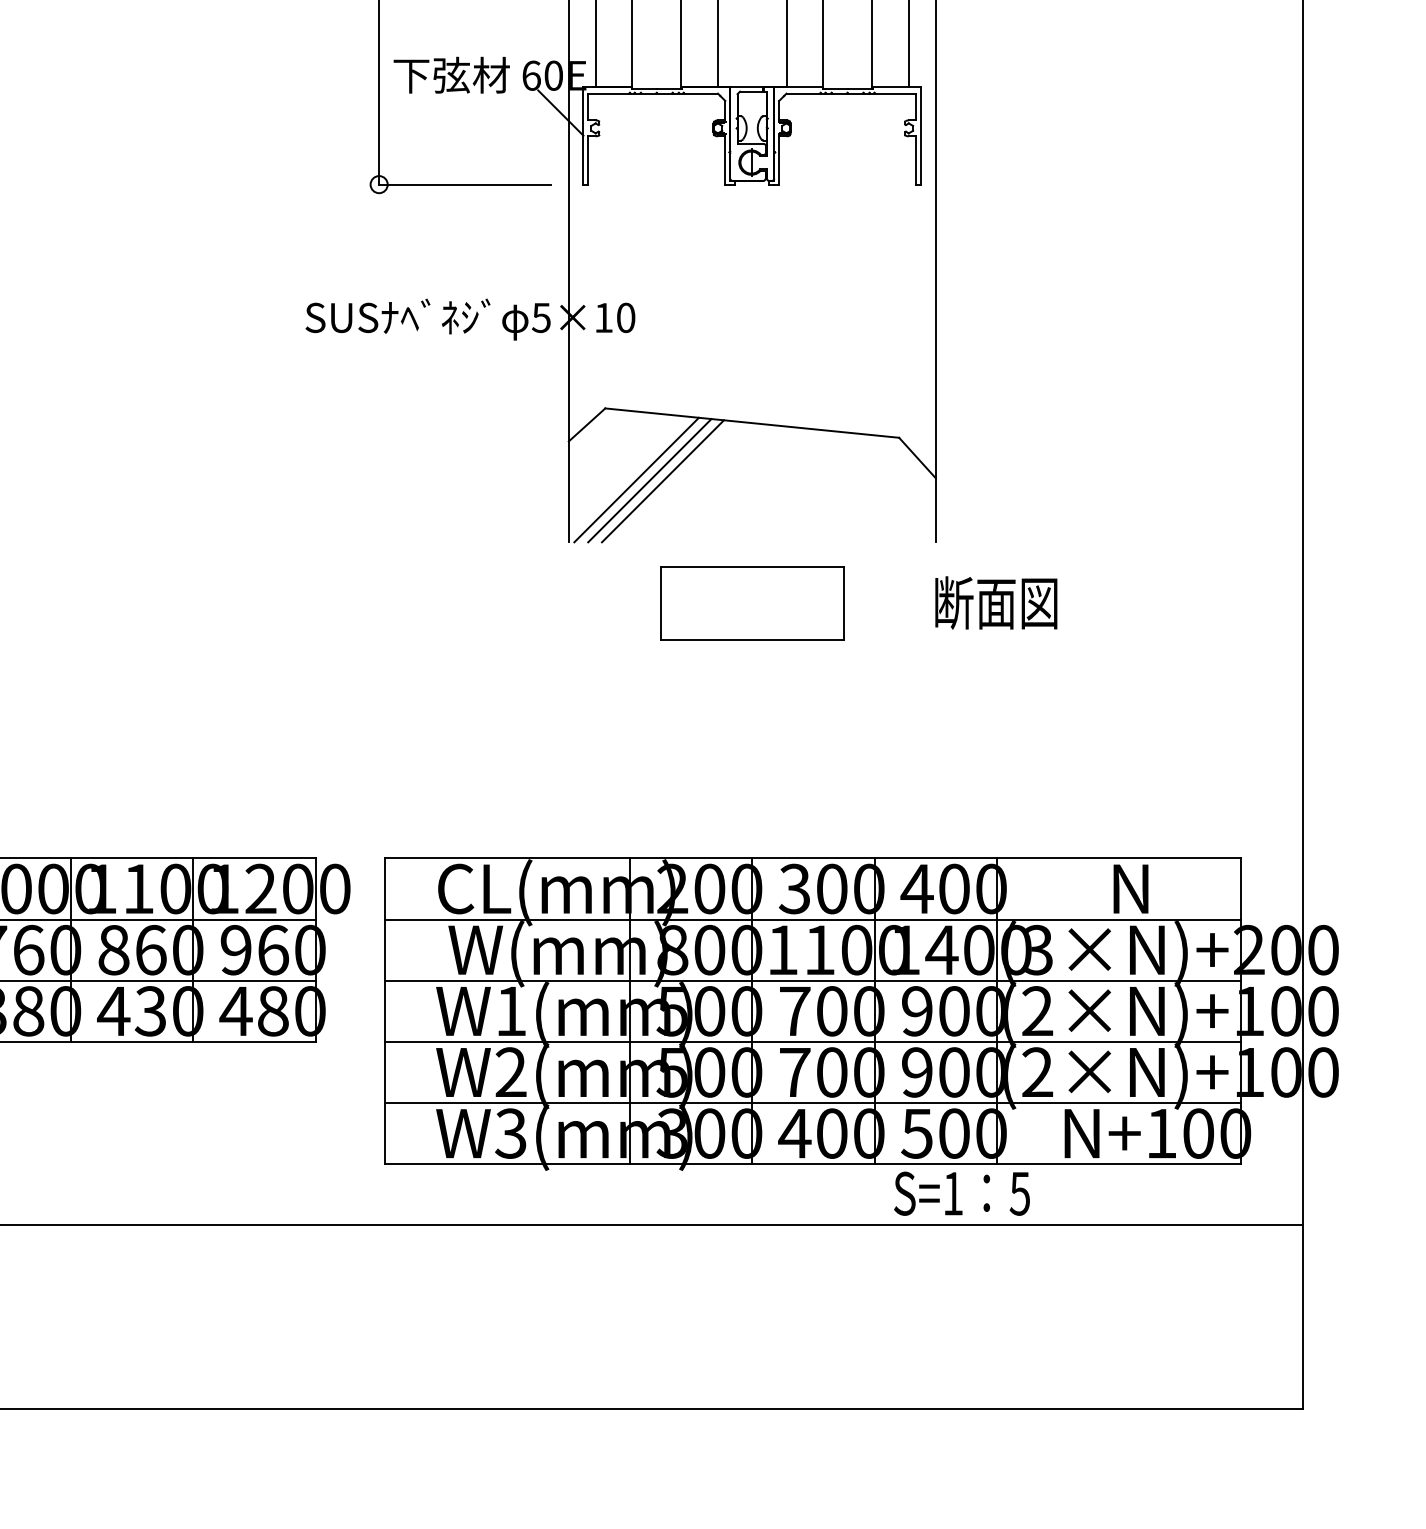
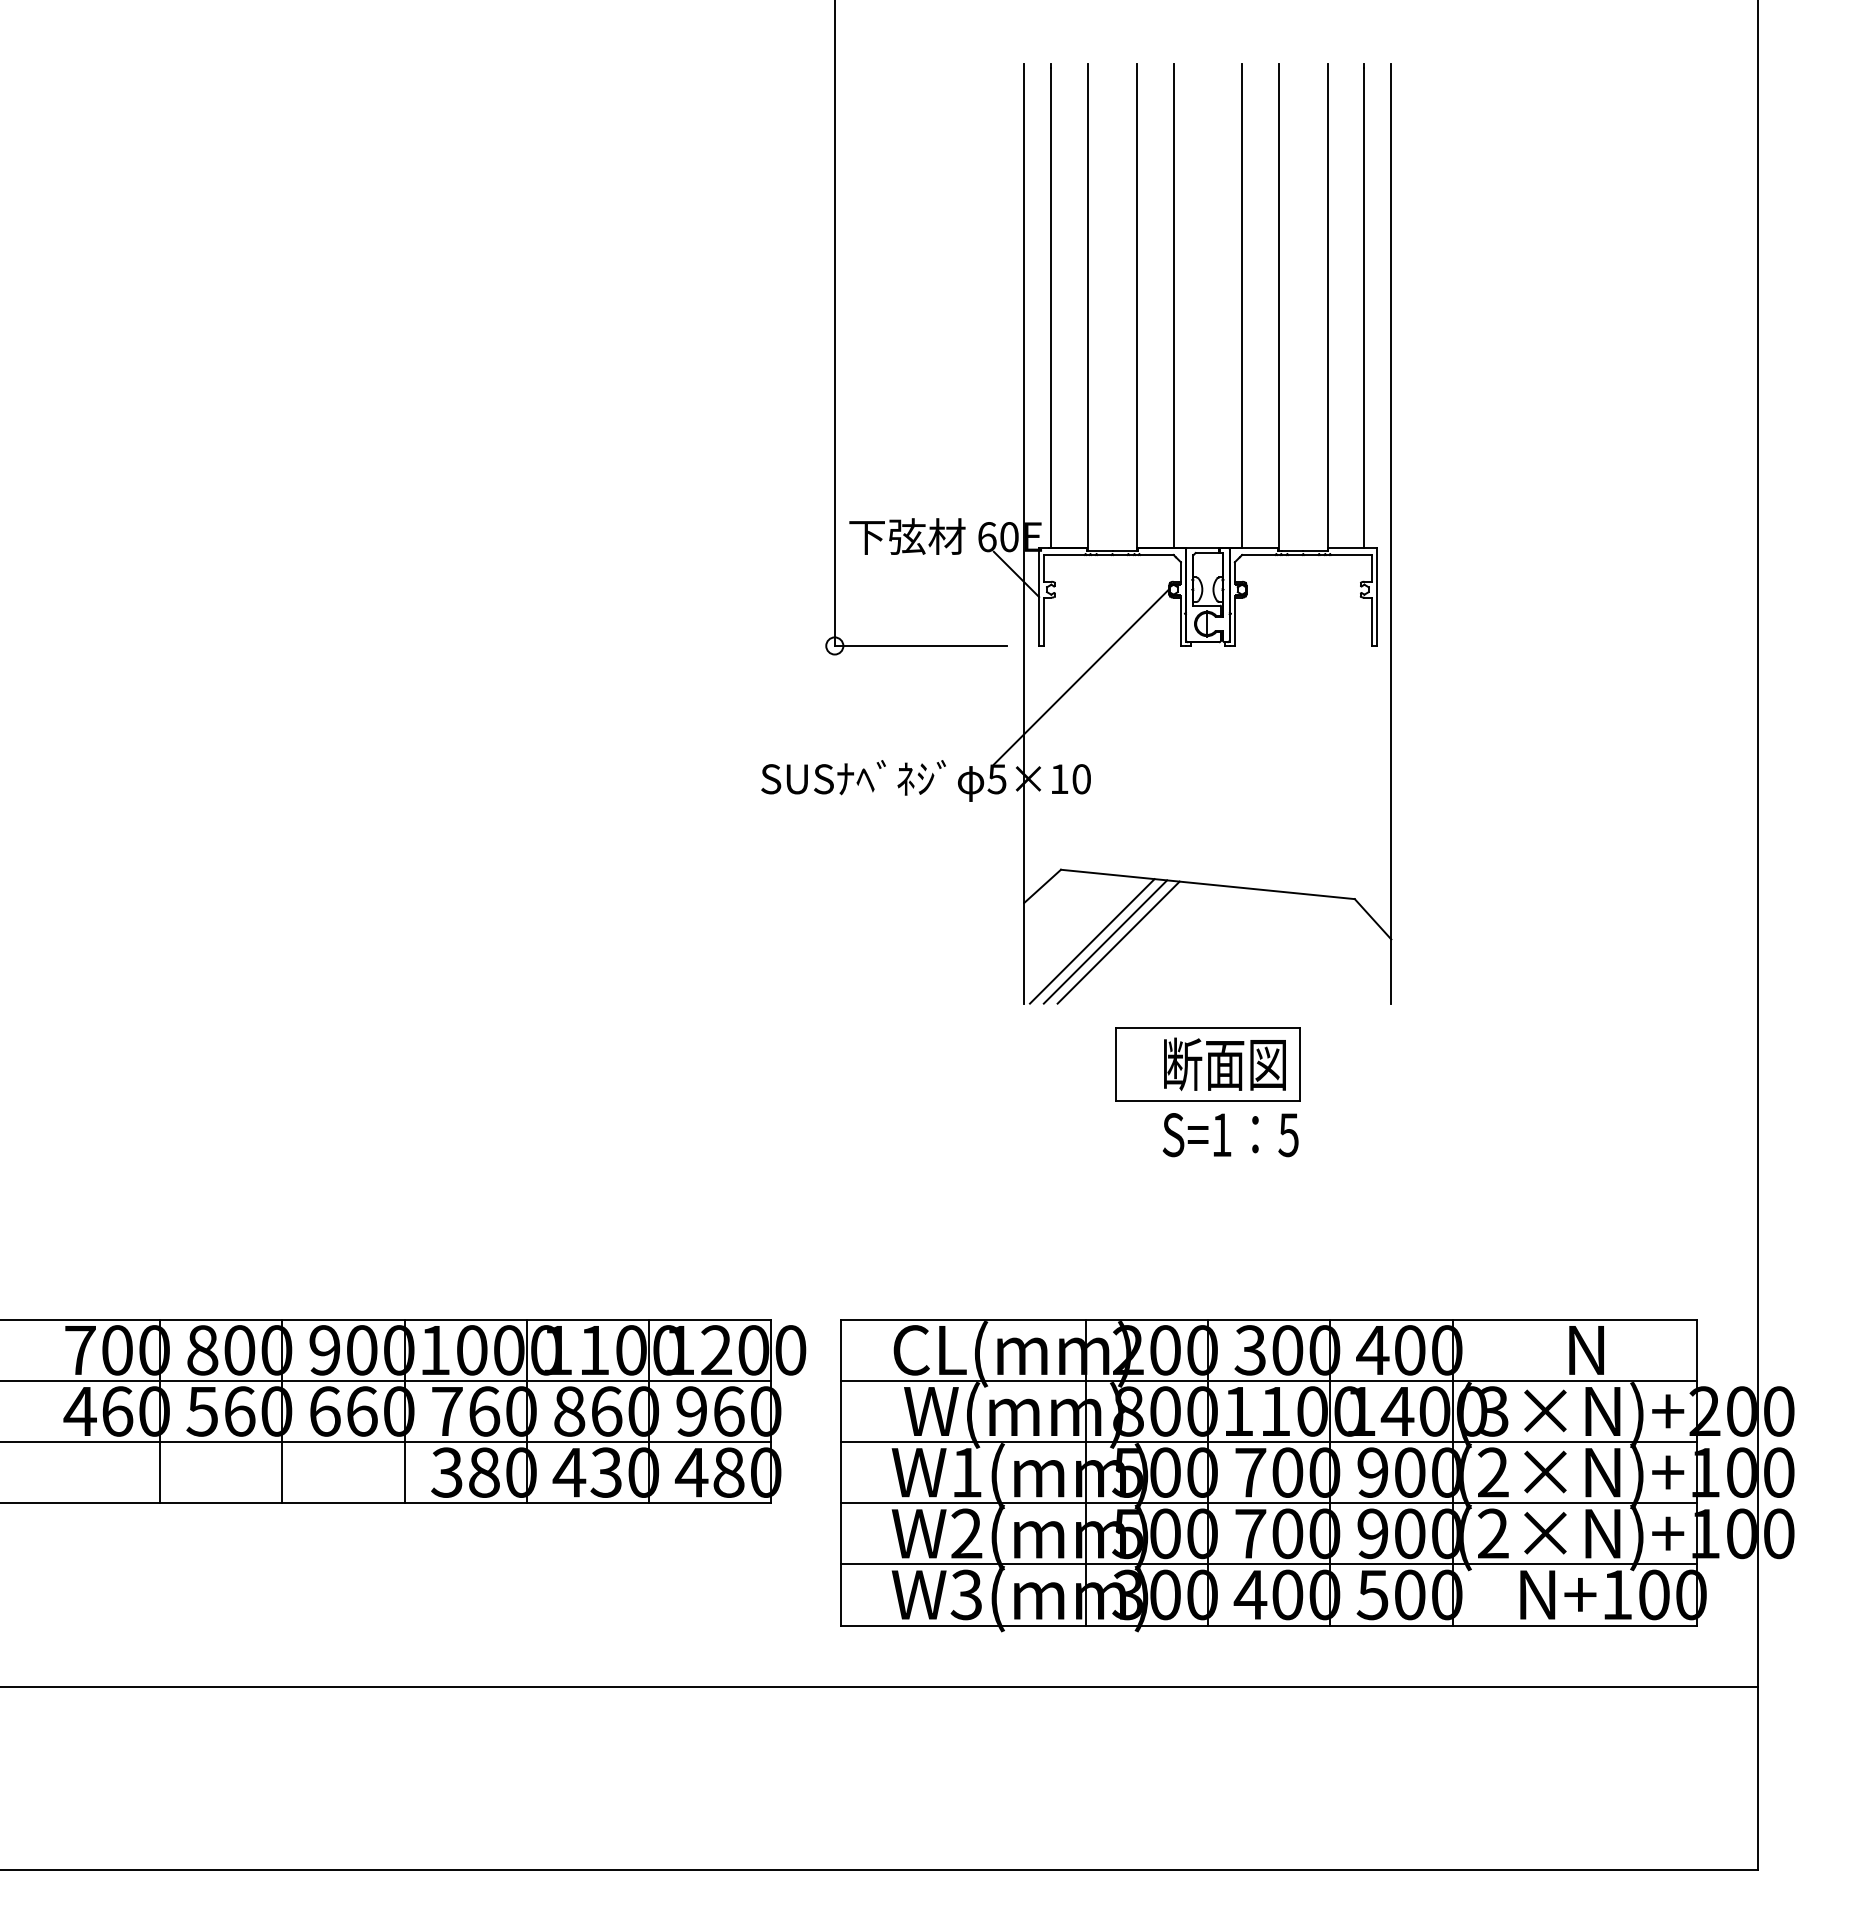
line: (624, 215) -> (1080, 676), added
text: (995, 602) -> (1224, 1063), moved
text: (961, 1194) -> (1230, 1135), moved

